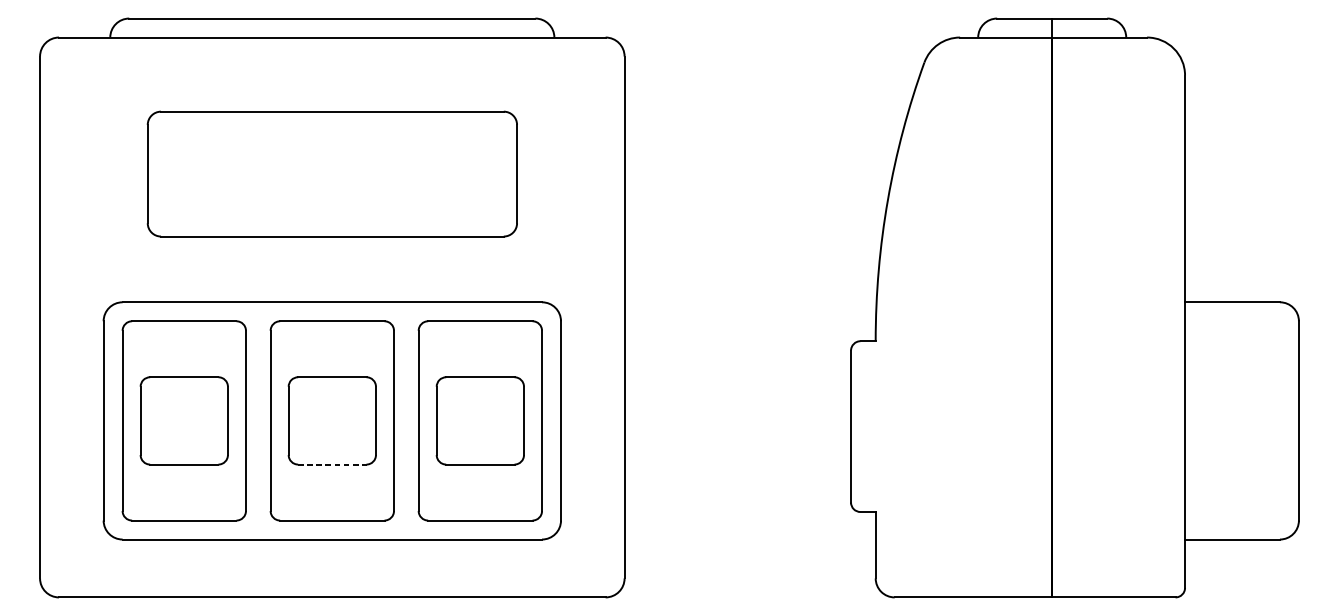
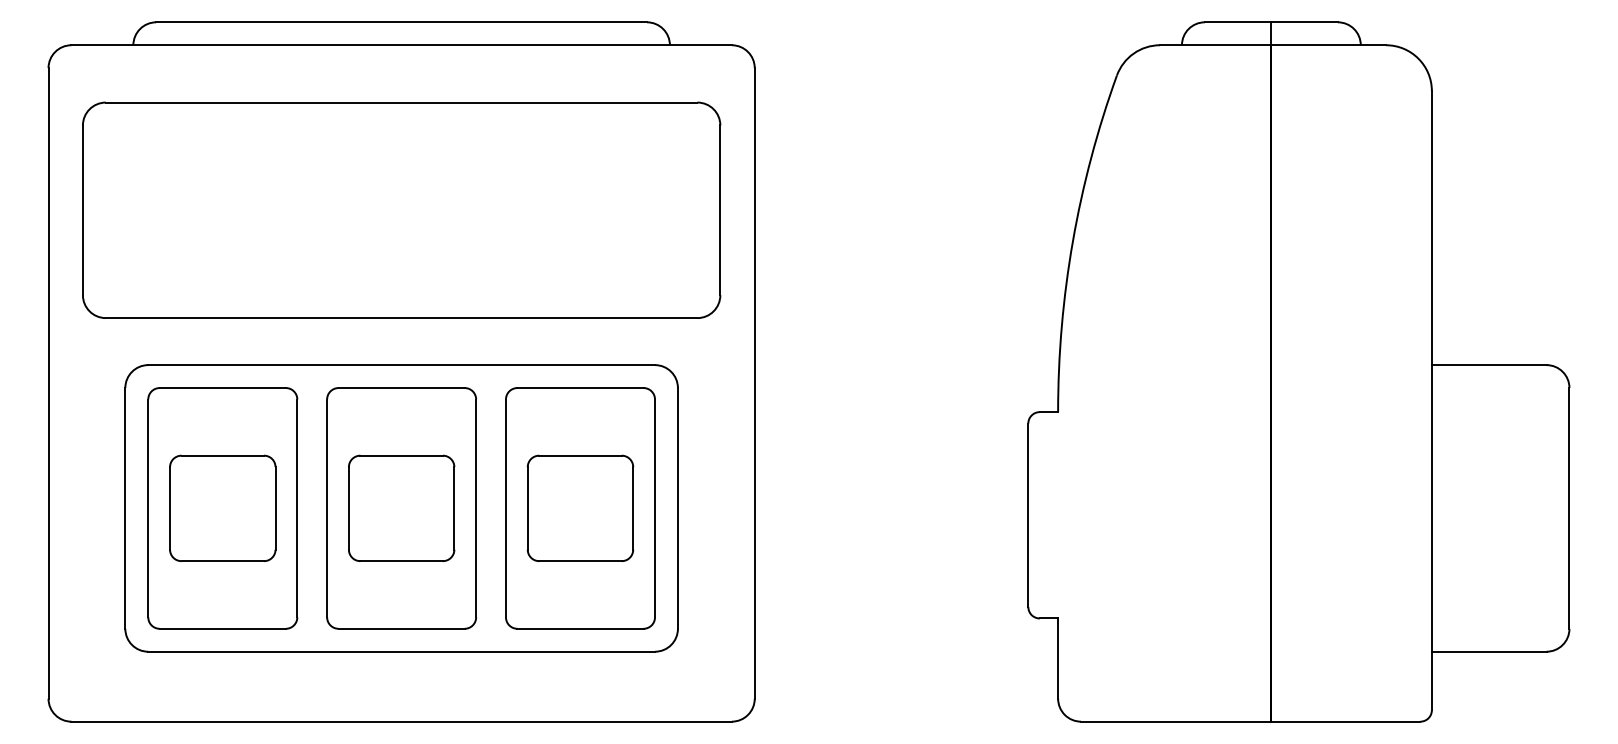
part: (332, 173) -> (401, 209), size x1.43
line: (333, 464) -> (402, 561), dashed -> solid

